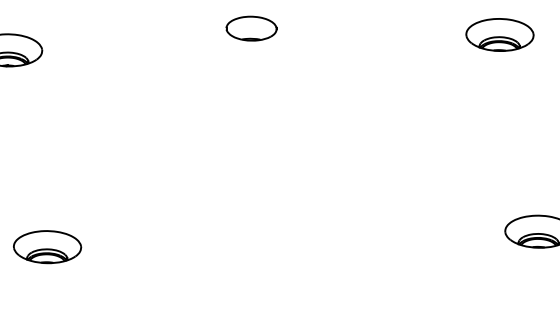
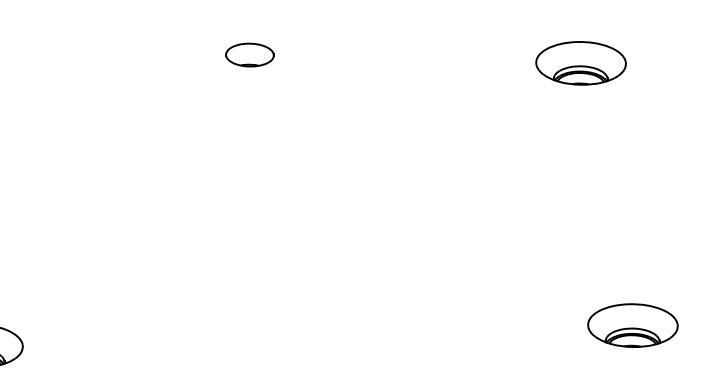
part: (251, 28) -> (249, 54), size x0.71

